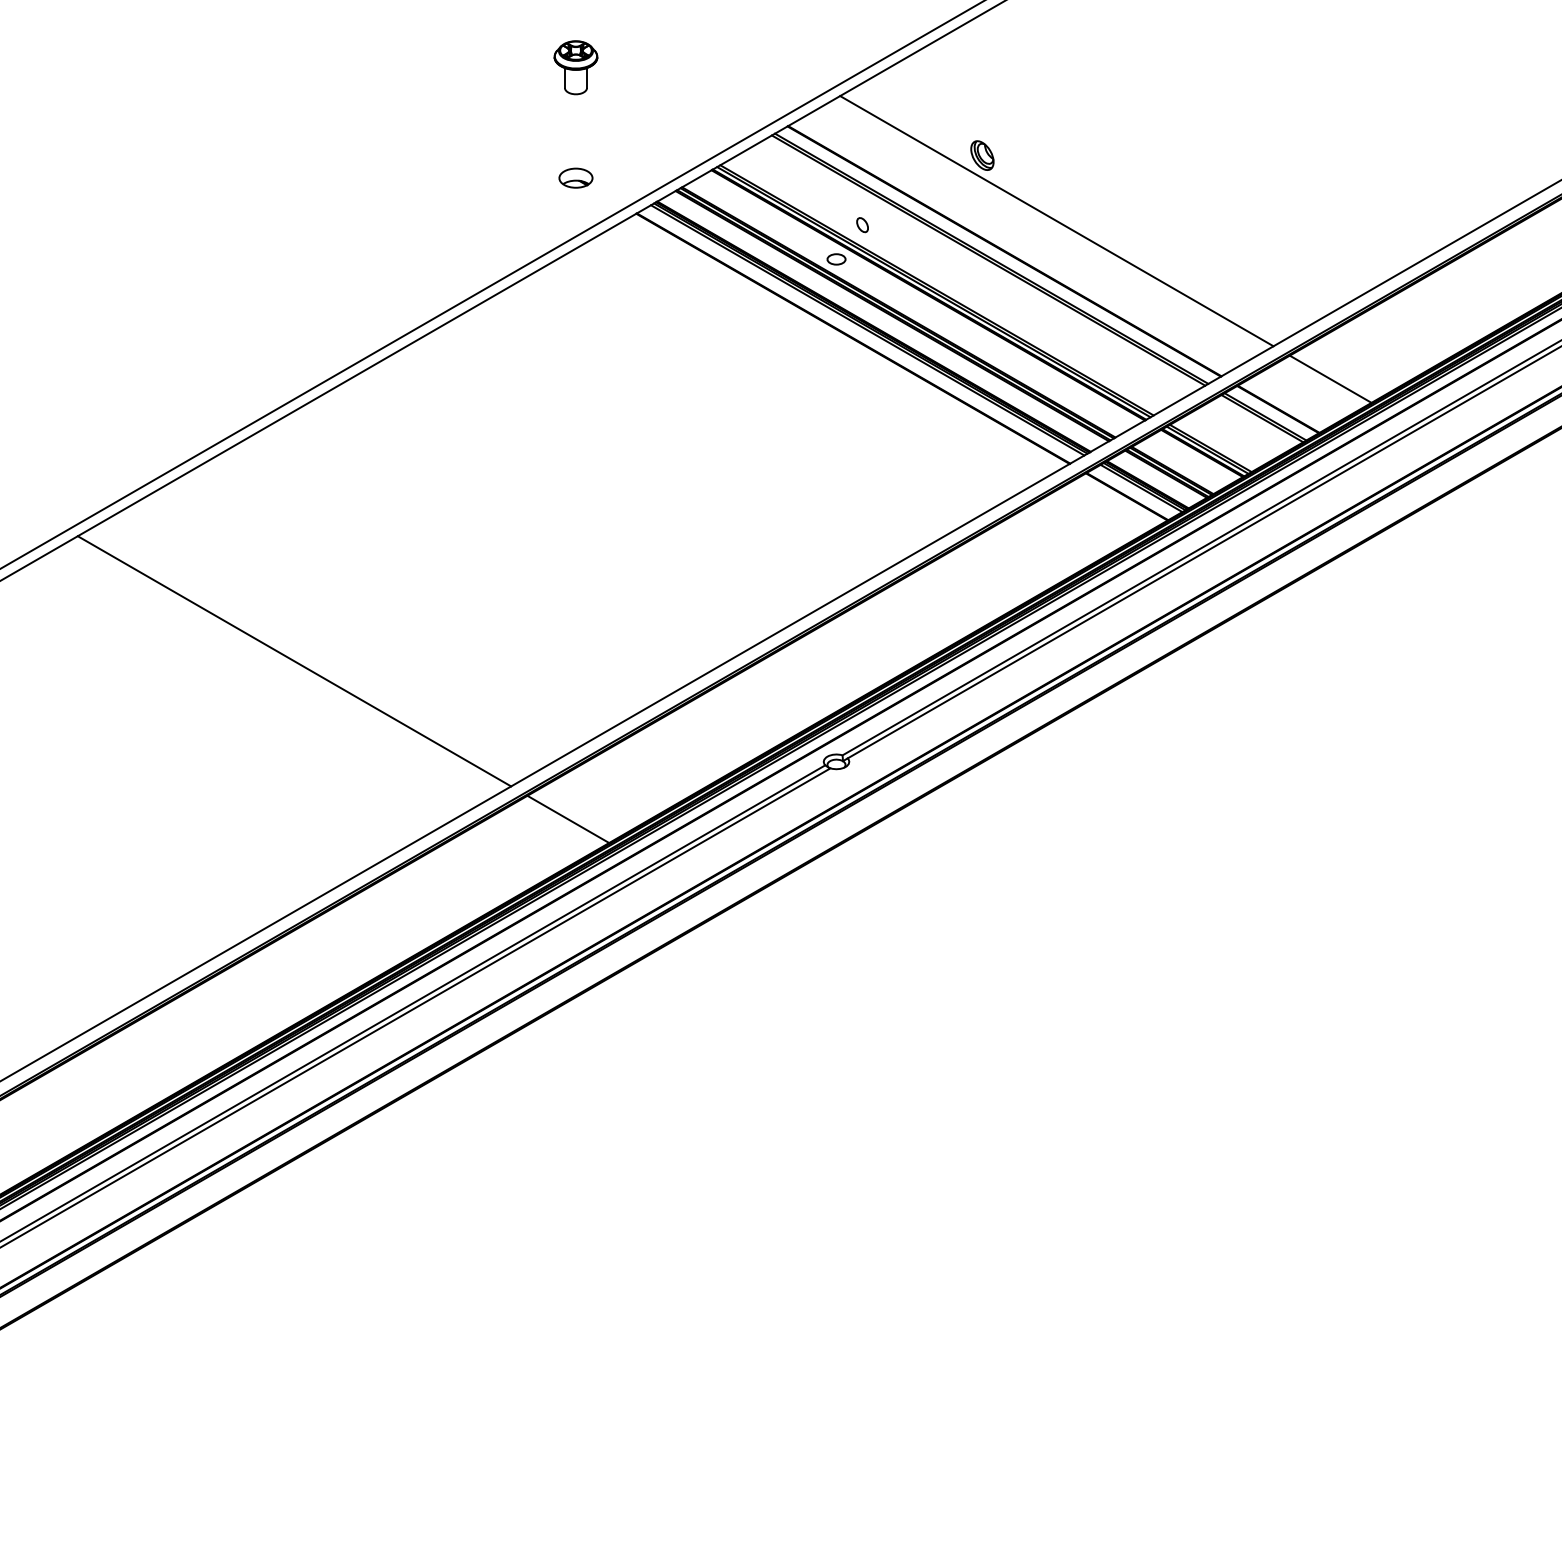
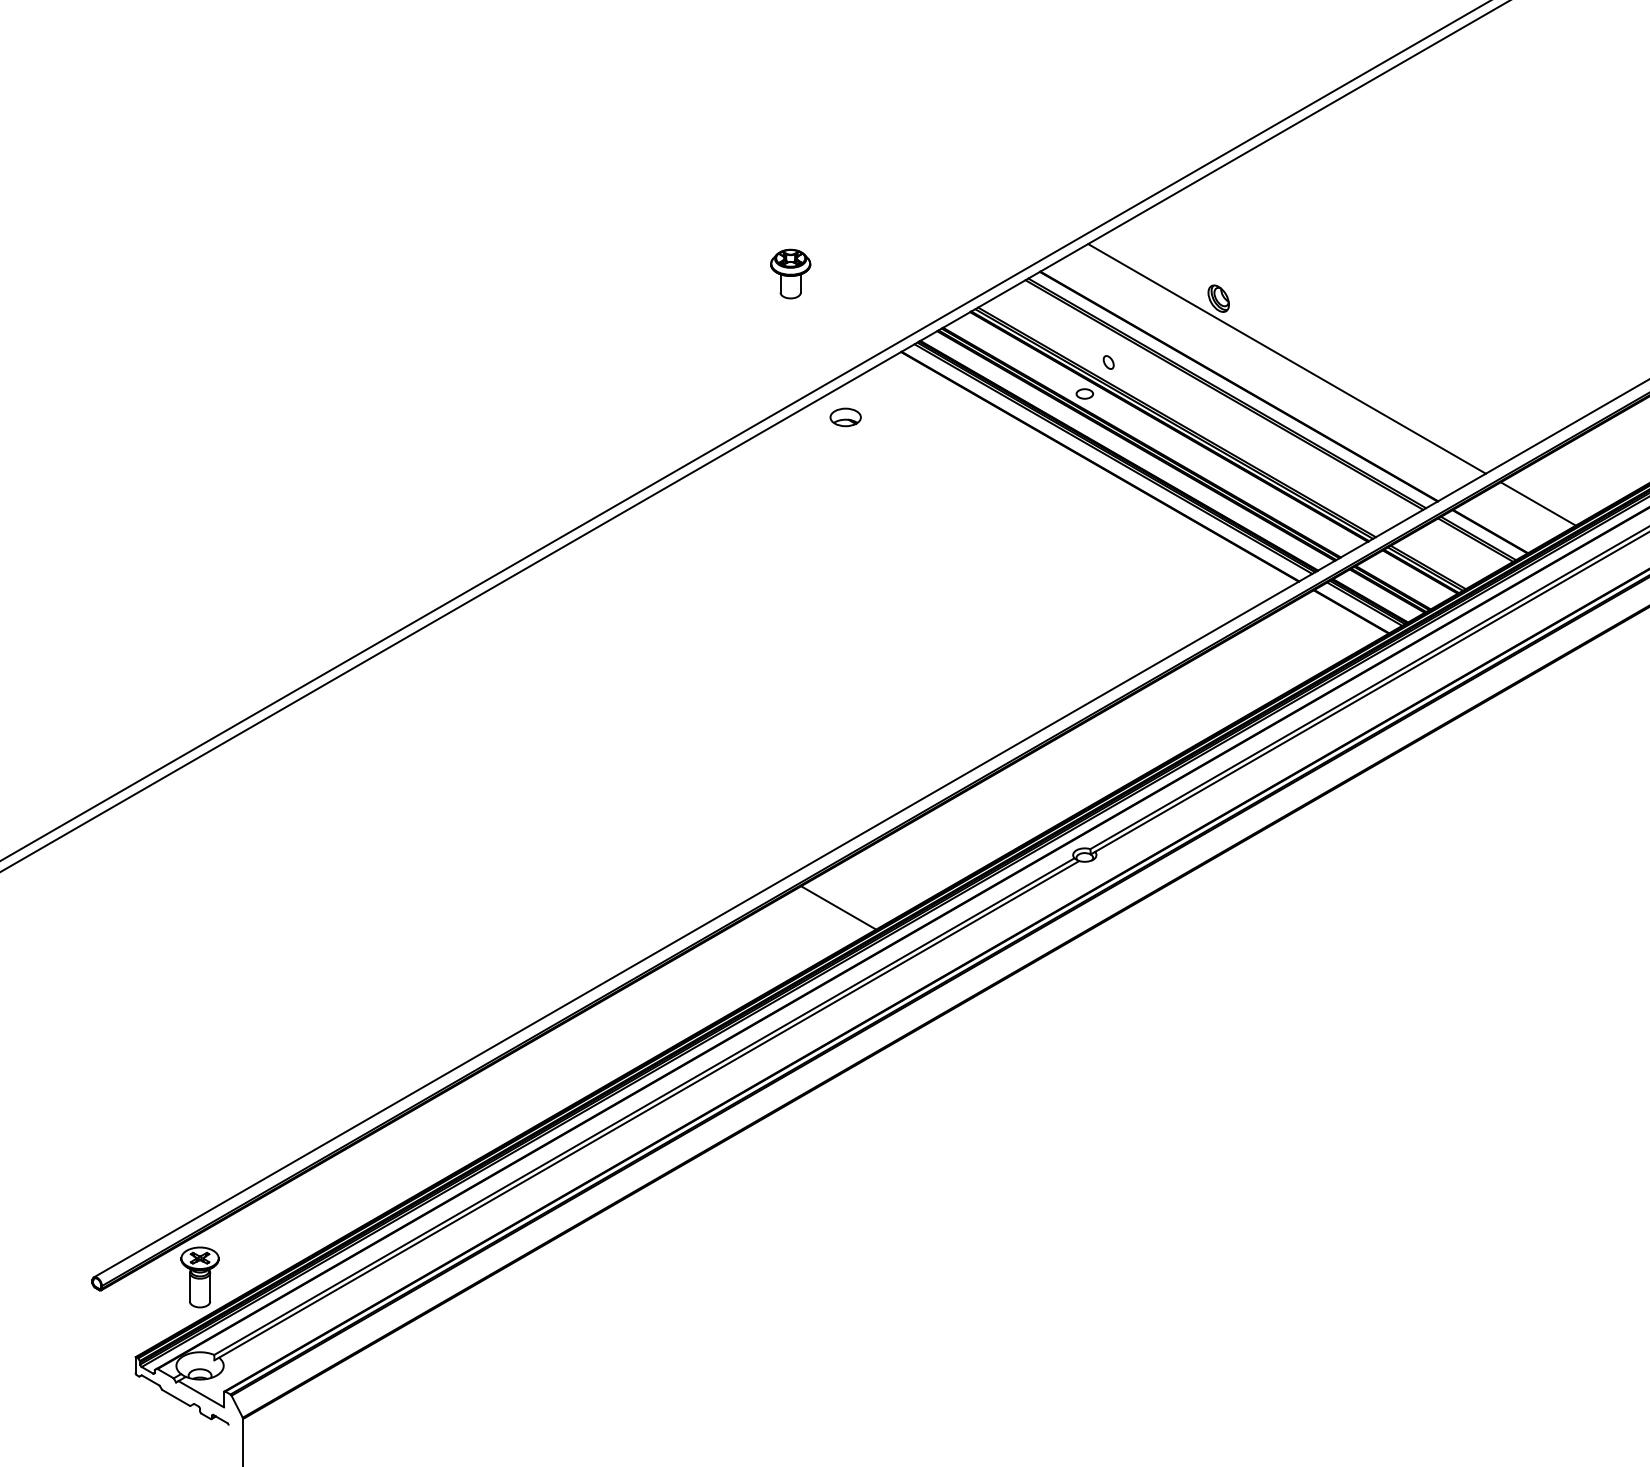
part: (575, 67) -> (790, 273), moved
part: (575, 178) -> (845, 417), moved
line: (294, 660) -> (587, 762), removed

